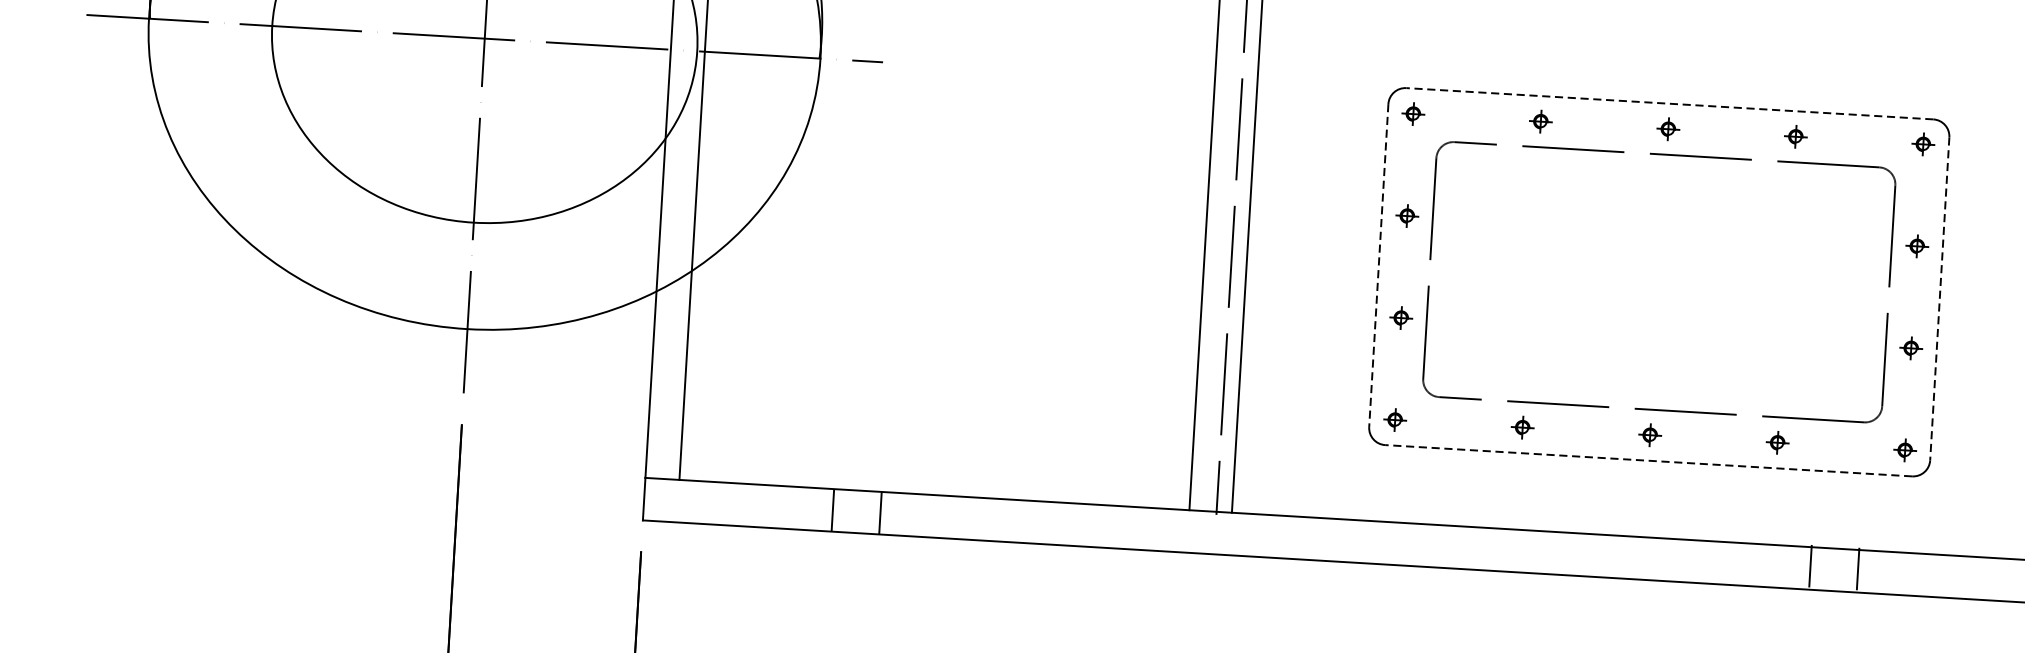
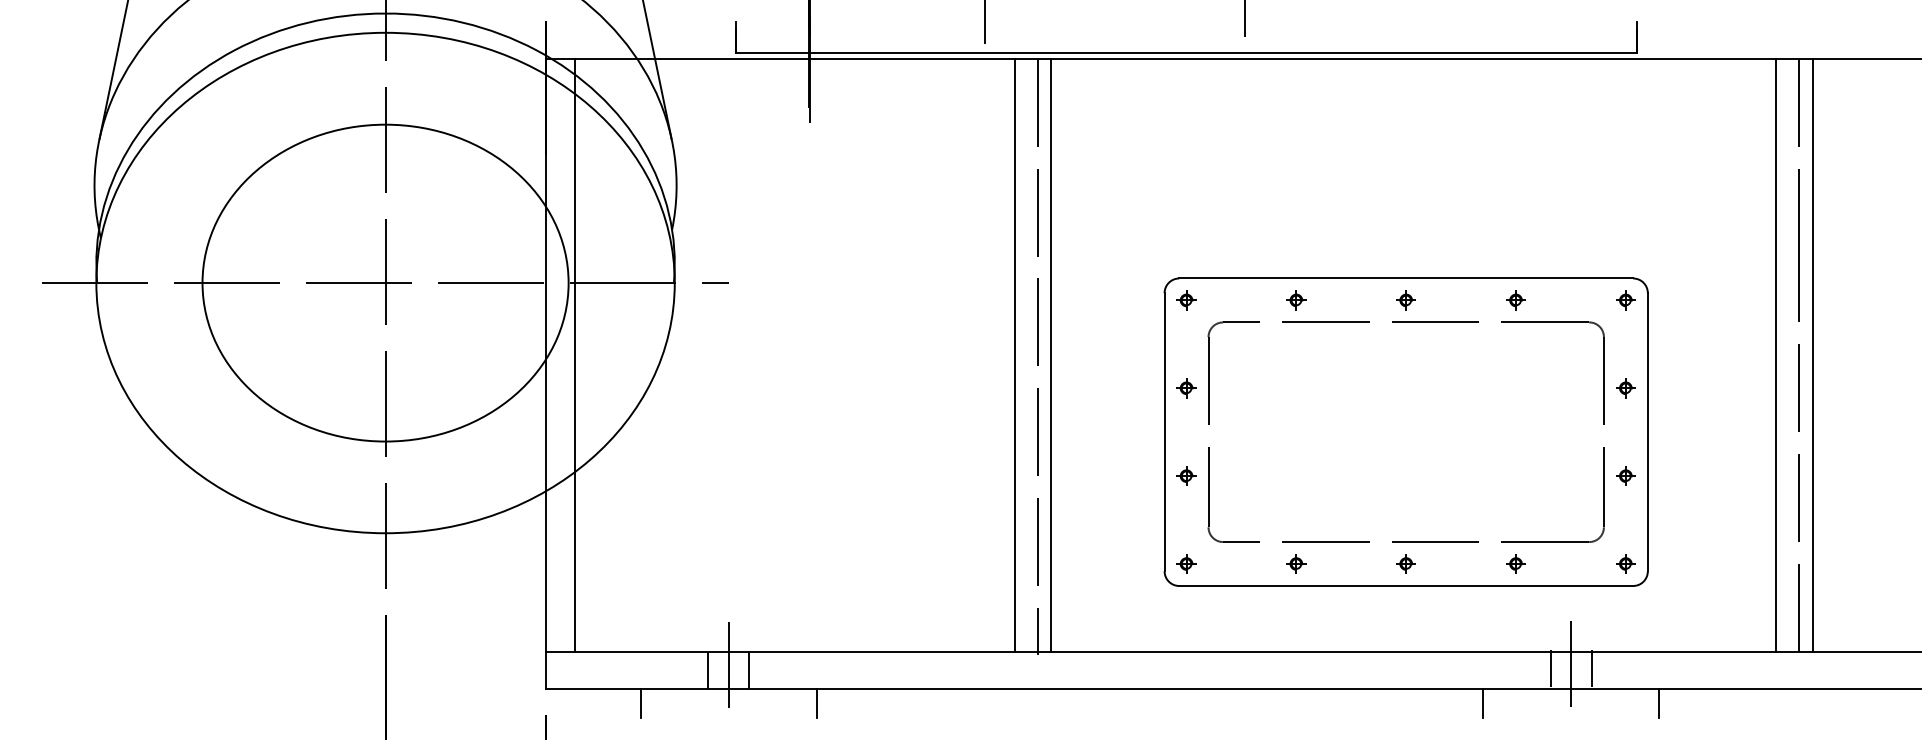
line: (1670, 103) -> (1406, 278), dashed -> solid
line: (1378, 265) -> (1164, 432), dashed -> solid
line: (1939, 299) -> (1647, 432), dashed -> solid
line: (1649, 460) -> (1406, 585), dashed -> solid
line: (856, 506) -> (728, 665), added
line: (752, 543) -> (641, 702), added
line: (956, 555) -> (816, 702), added
line: (1835, 562) -> (1571, 663), added
line: (1730, 601) -> (1483, 702), added
line: (1933, 613) -> (1658, 702), added

